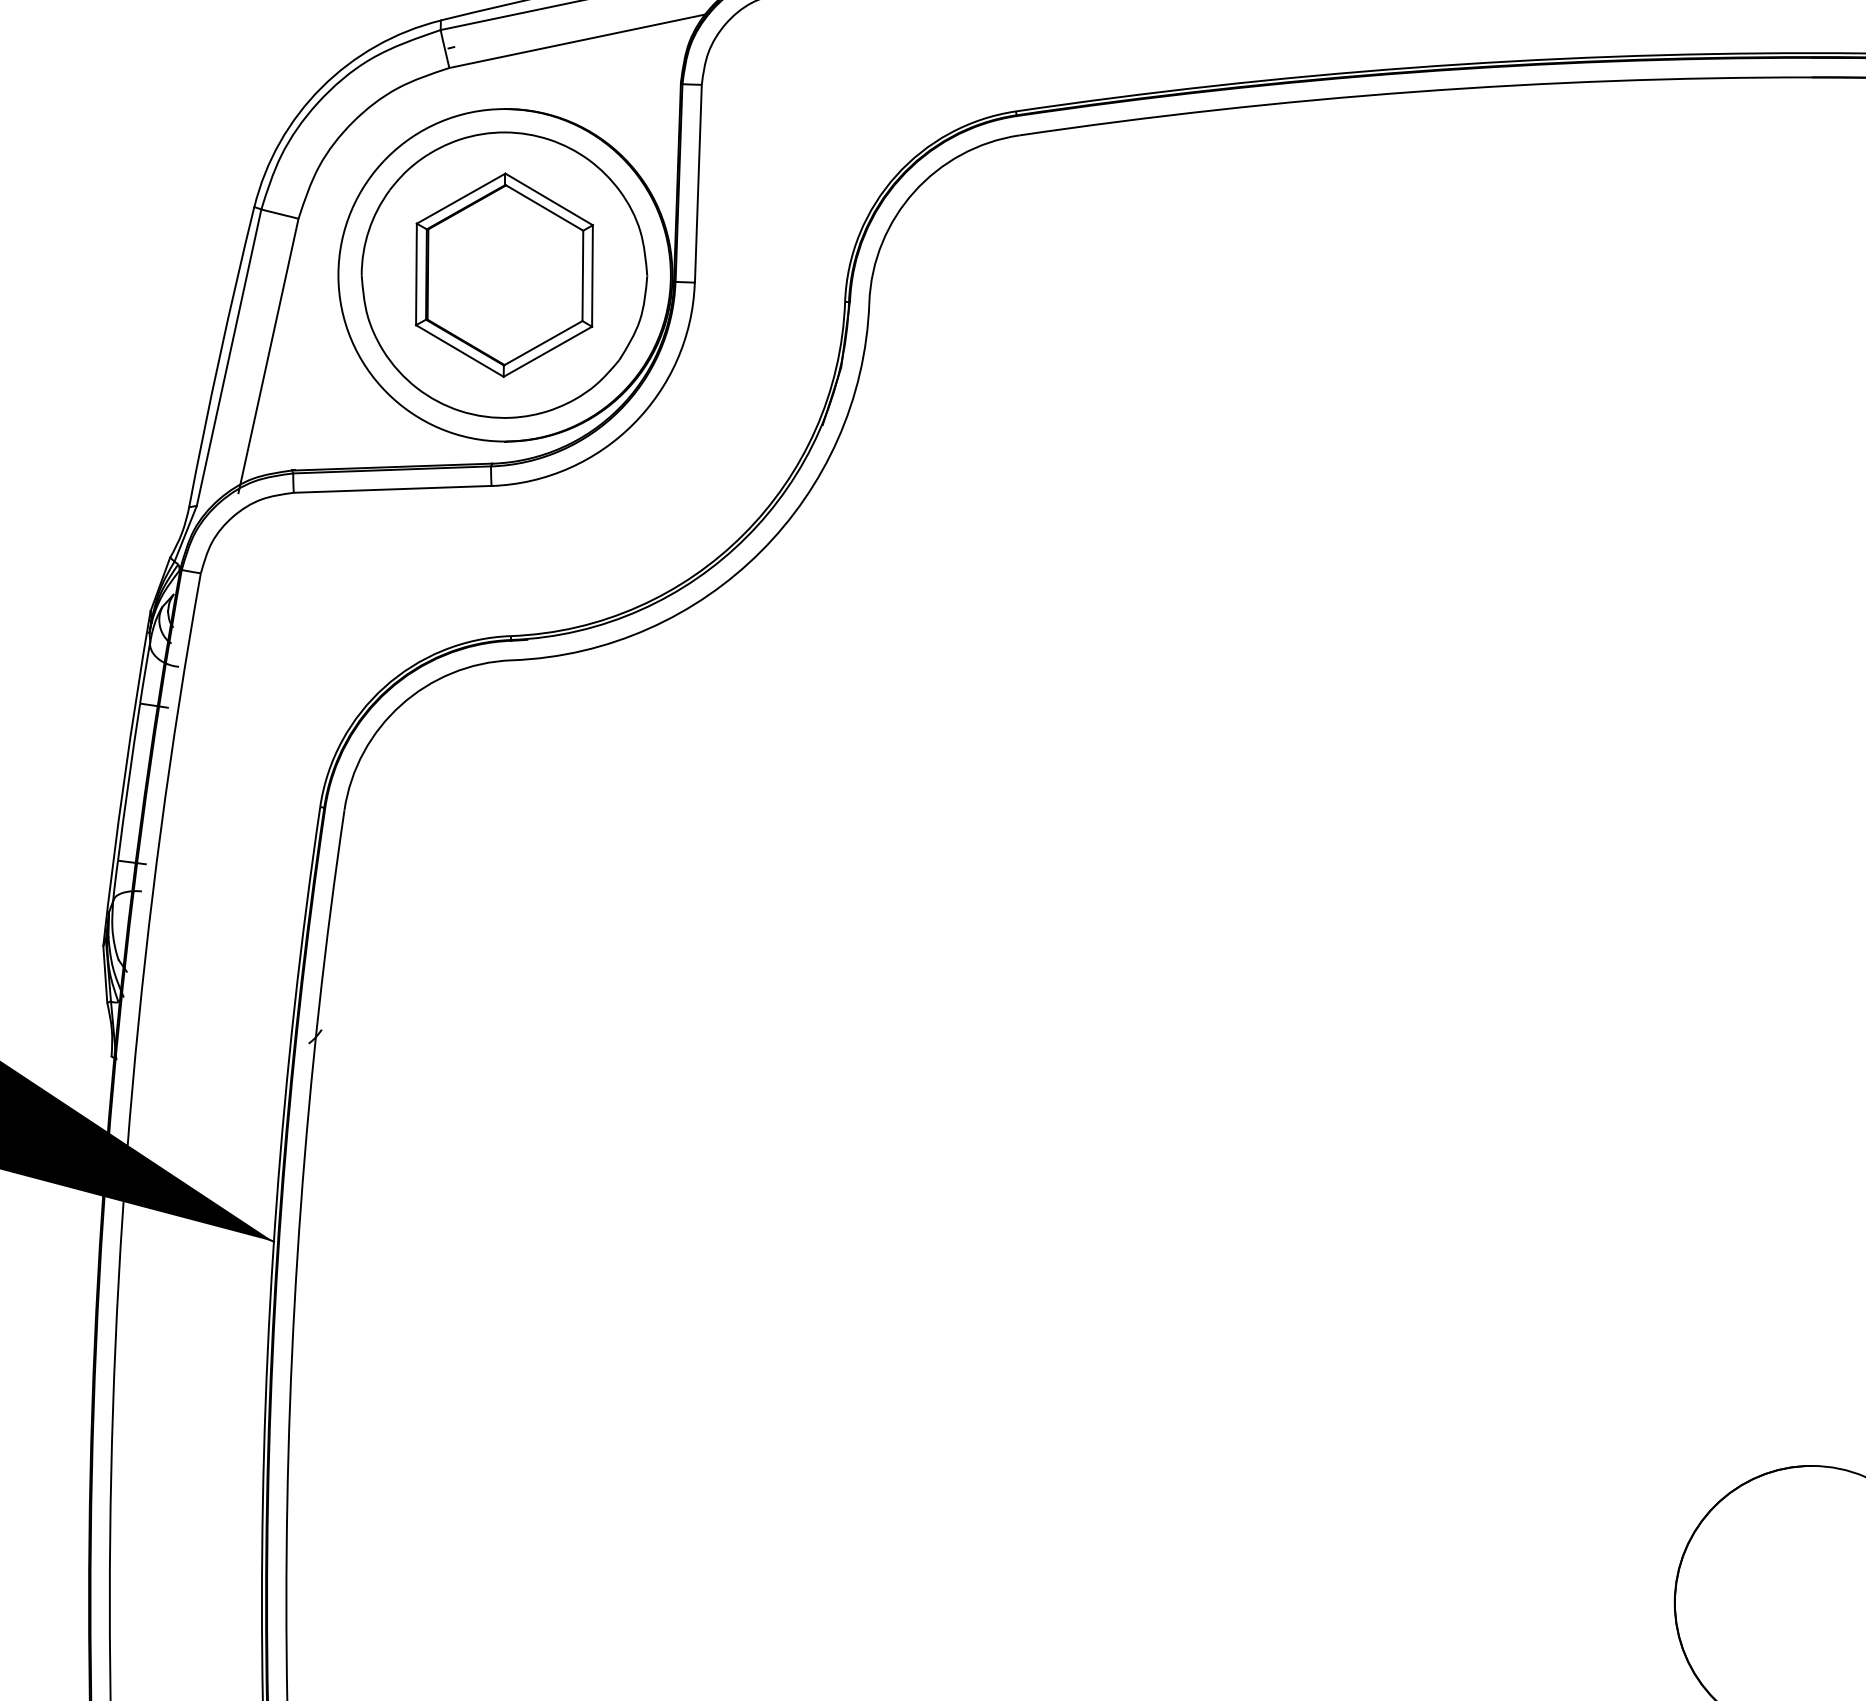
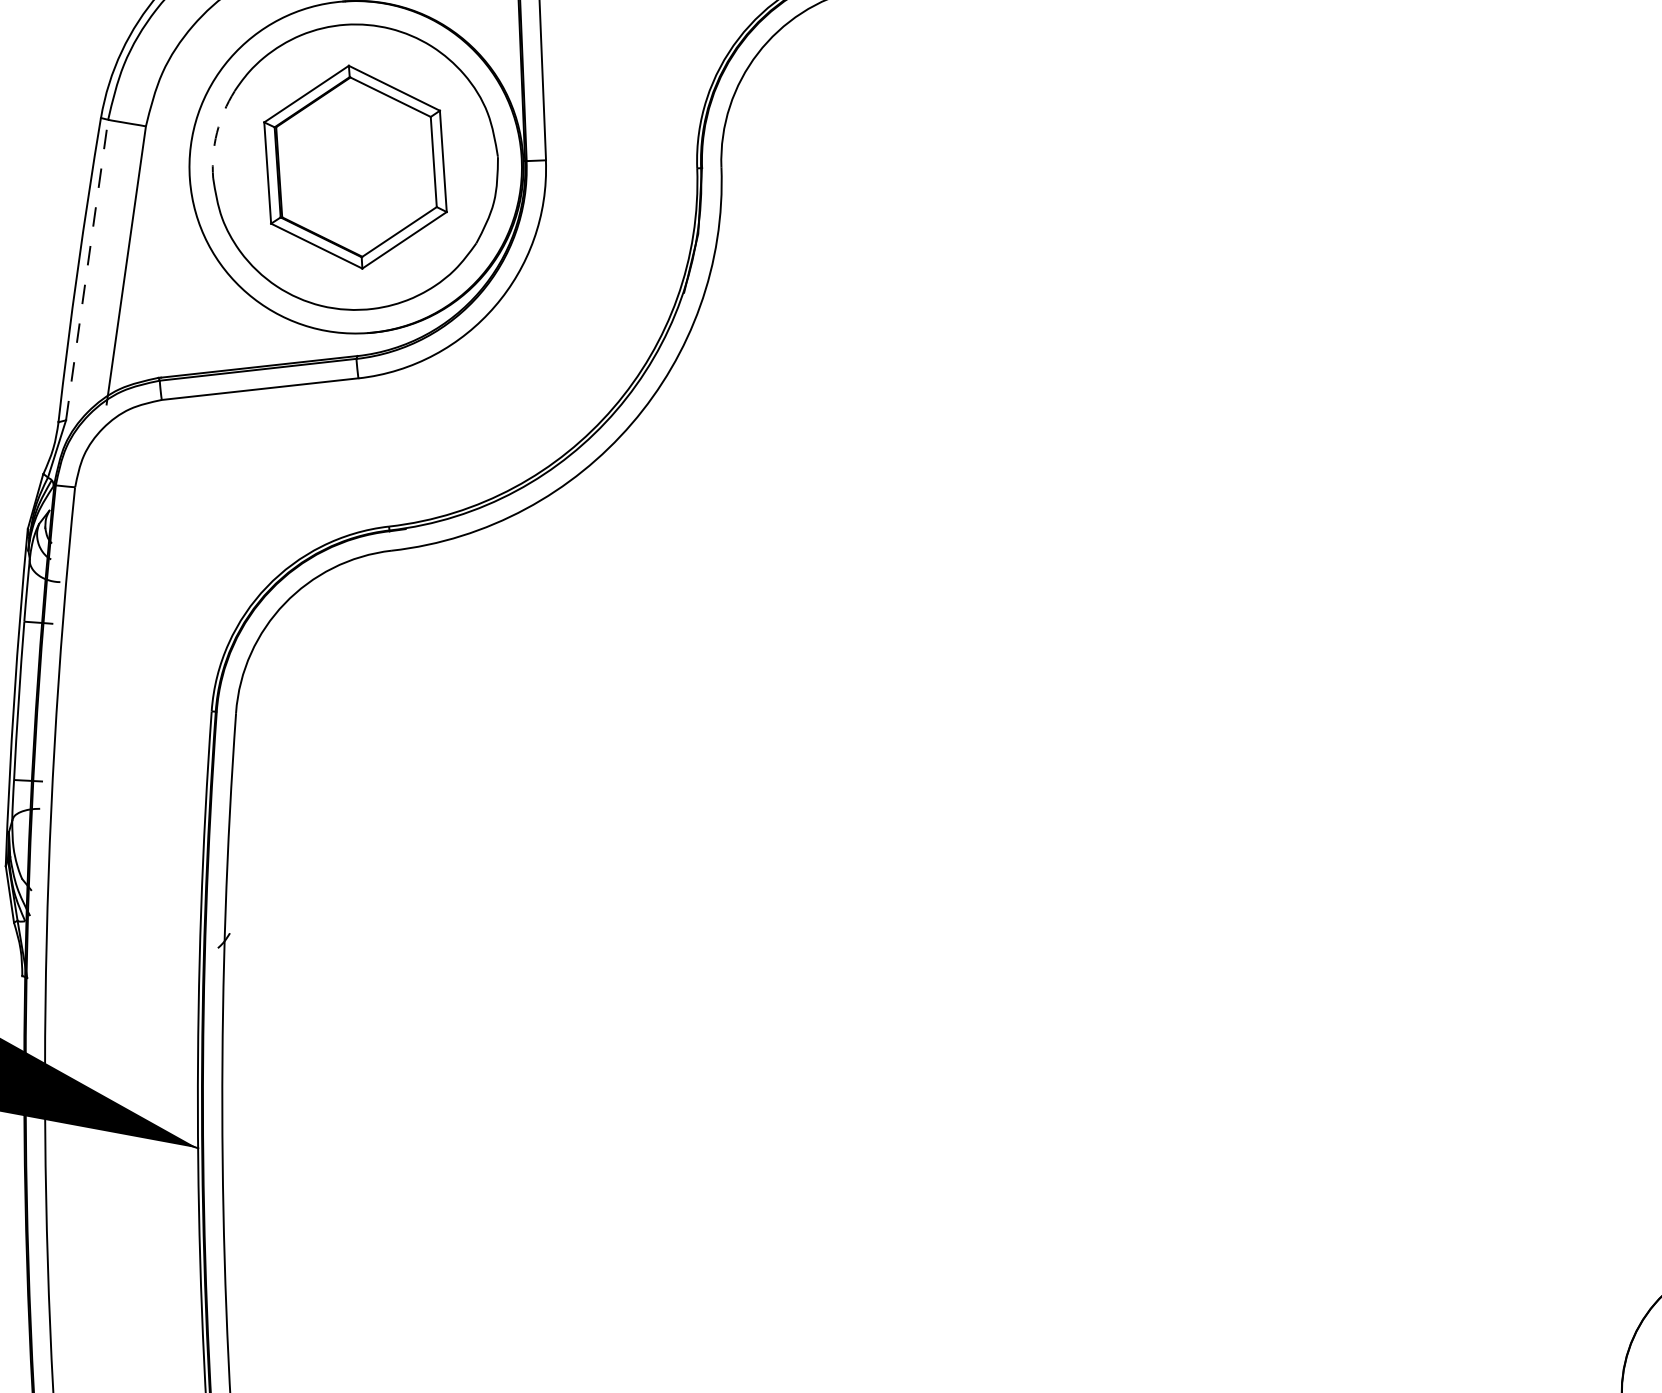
arc: (368, 230) -> (216, 132), solid -> dashed
line: (229, 357) -> (87, 269), solid -> dashed

